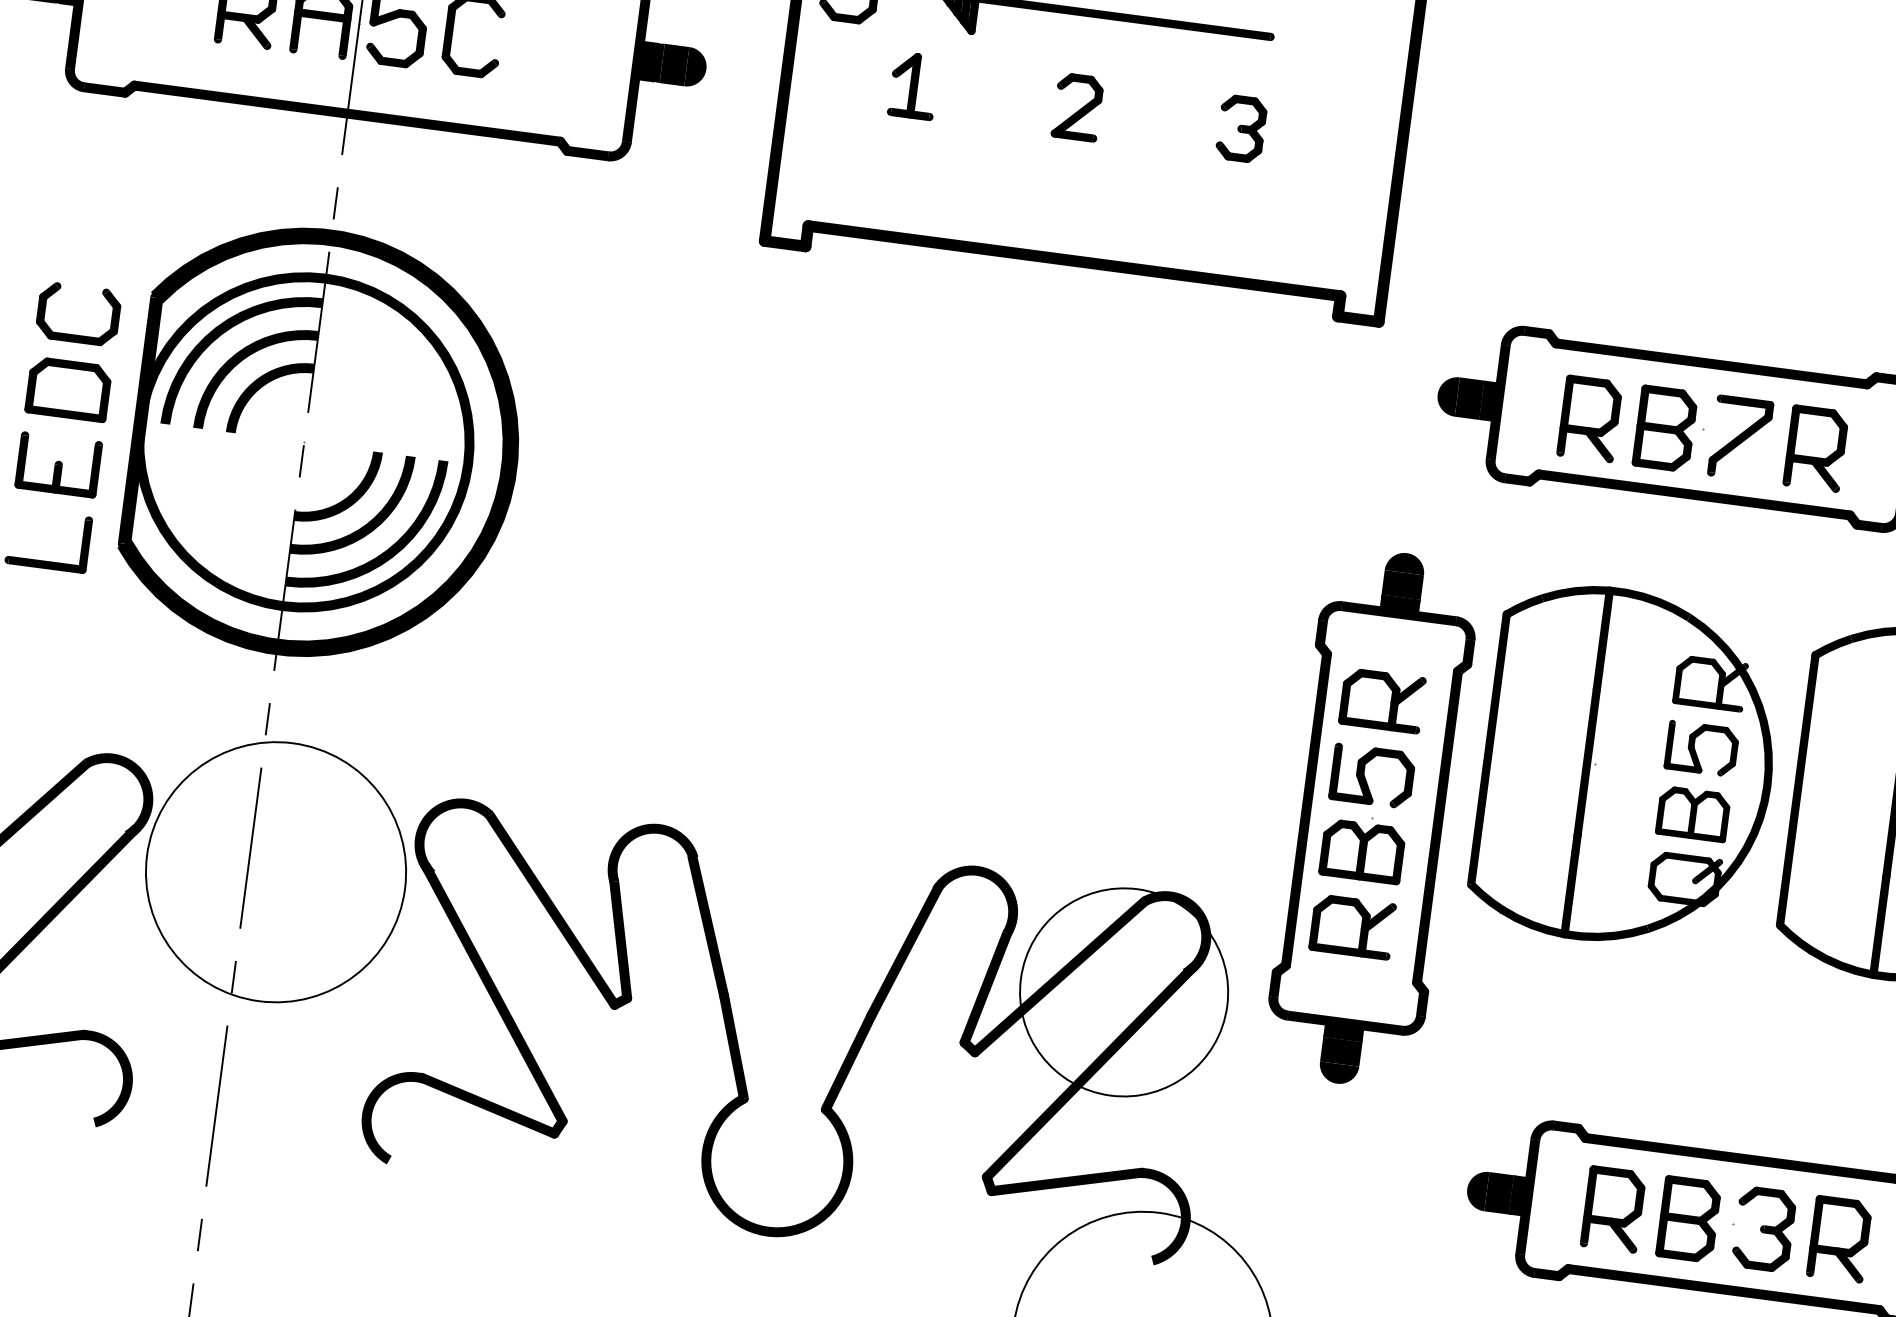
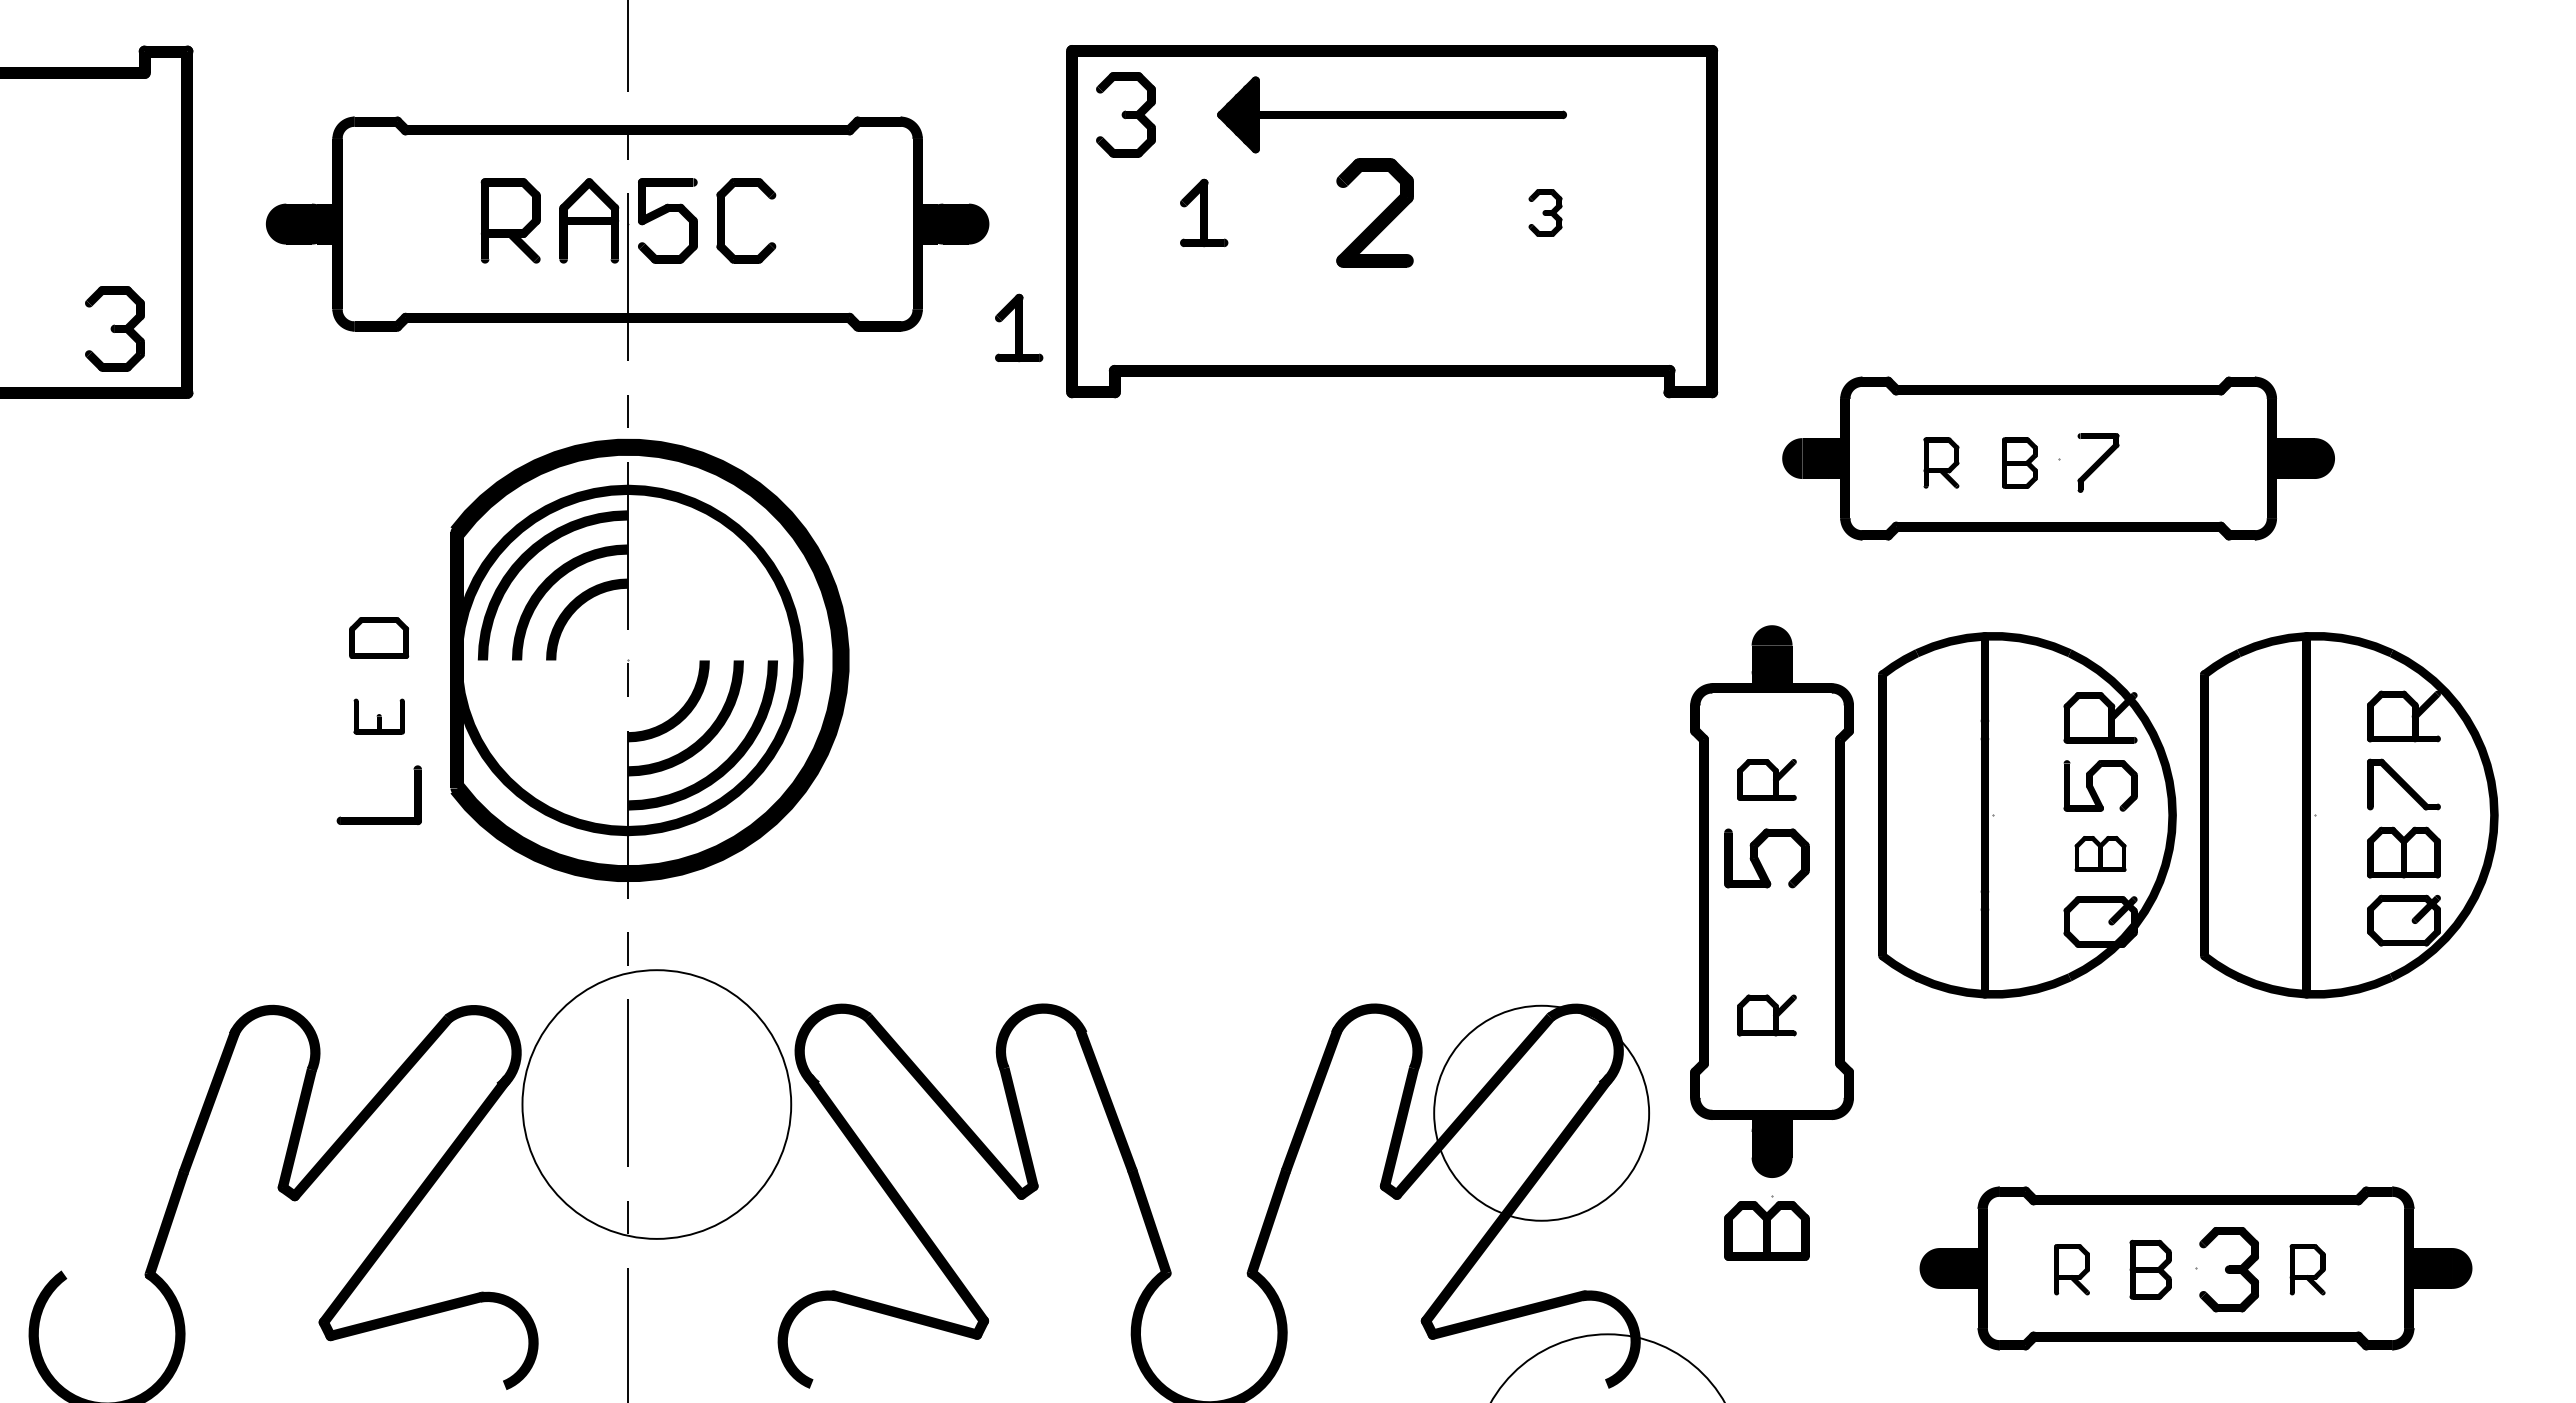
part: (1077, 106) -> (1374, 212), size x1.6
part: (1241, 128) -> (1545, 212), size x0.7
part: (722, 172) -> (1019, 327), added
part: (75, 335) -> (378, 581), removed
part: (67, 388) -> (378, 637), size x0.7
part: (1590, 418) -> (1941, 462), size x0.6
part: (1664, 428) -> (2019, 462), size x0.6
part: (1740, 438) -> (2098, 462), size x0.7
part: (1815, 448) -> (2176, 462), removed
part: (57, 464) -> (378, 716), size x0.6
part: (1382, 700) -> (1766, 779), size x0.7
part: (1693, 813) -> (2100, 853), size x0.7
part: (1362, 848) -> (1766, 1227), moved
part: (1352, 926) -> (1766, 1015), size x0.7
part: (1612, 1209) -> (2071, 1269), size x0.6
part: (1688, 1219) -> (2150, 1269), size x0.7
part: (1839, 1239) -> (2307, 1269), size x0.6

